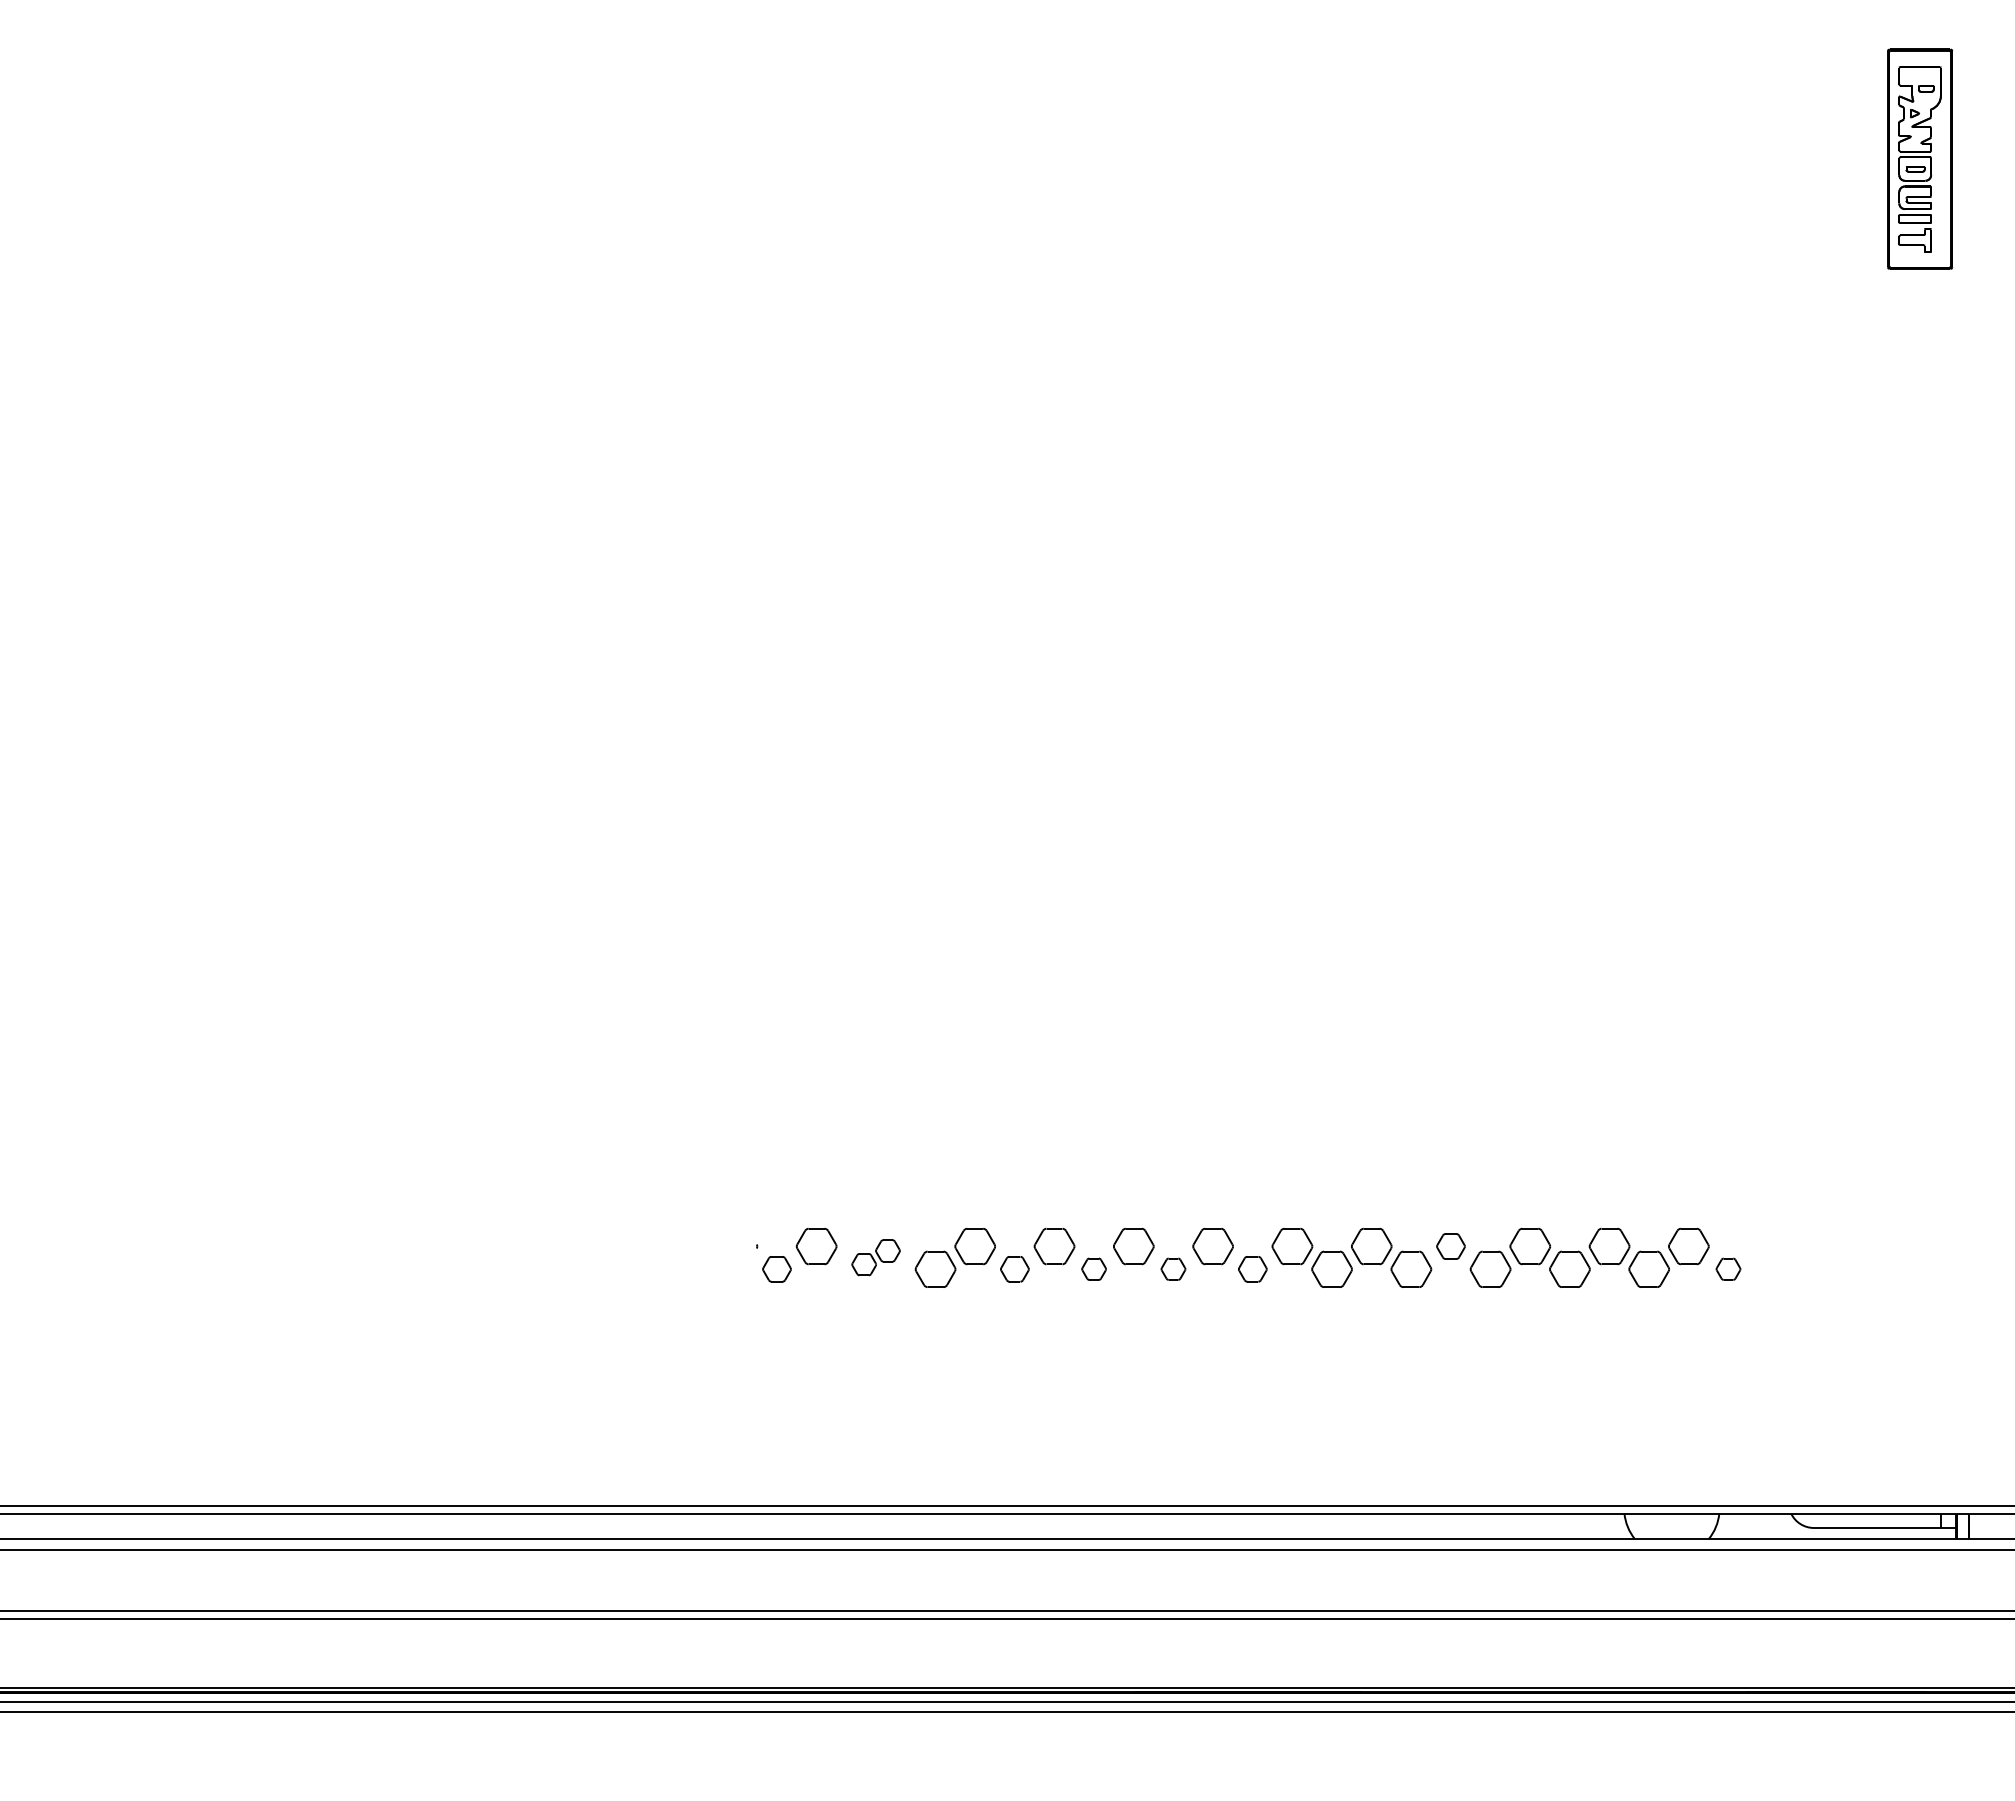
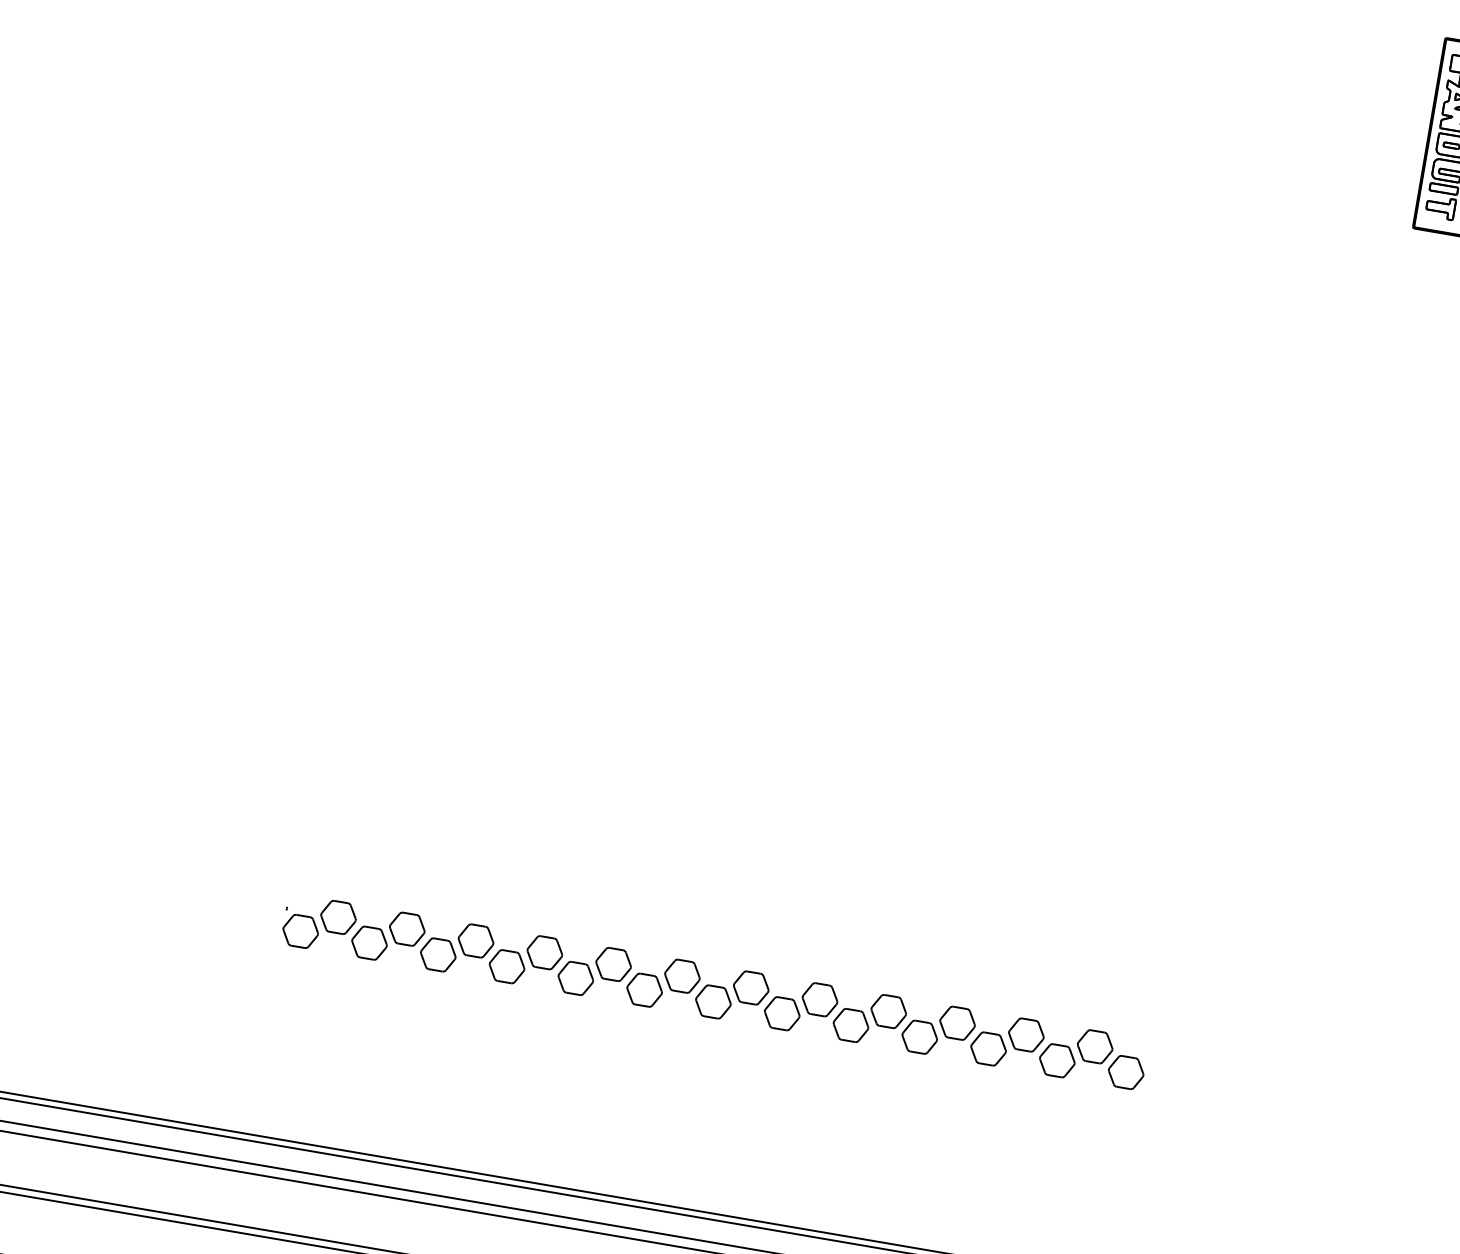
part: (1450, 1246) -> (888, 1011), size x1.43
part: (875, 1257) -> (387, 935), size x1.67
part: (776, 1268) -> (300, 930), size x1.43
part: (1014, 1268) -> (506, 965), size x1.43
part: (1093, 1268) -> (575, 977), size x1.67
part: (1173, 1268) -> (644, 989), size x1.67
part: (1252, 1268) -> (713, 1001), size x1.43
part: (1728, 1268) -> (1126, 1071), size x1.67

